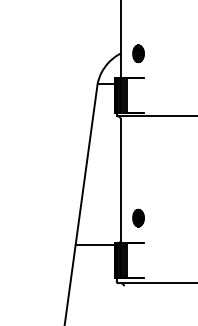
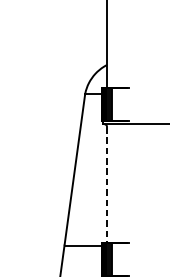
part: (138, 53) -> (123, 64), removed
line: (120, 180) -> (106, 184), solid -> dashed
part: (138, 217) -> (123, 219), removed

